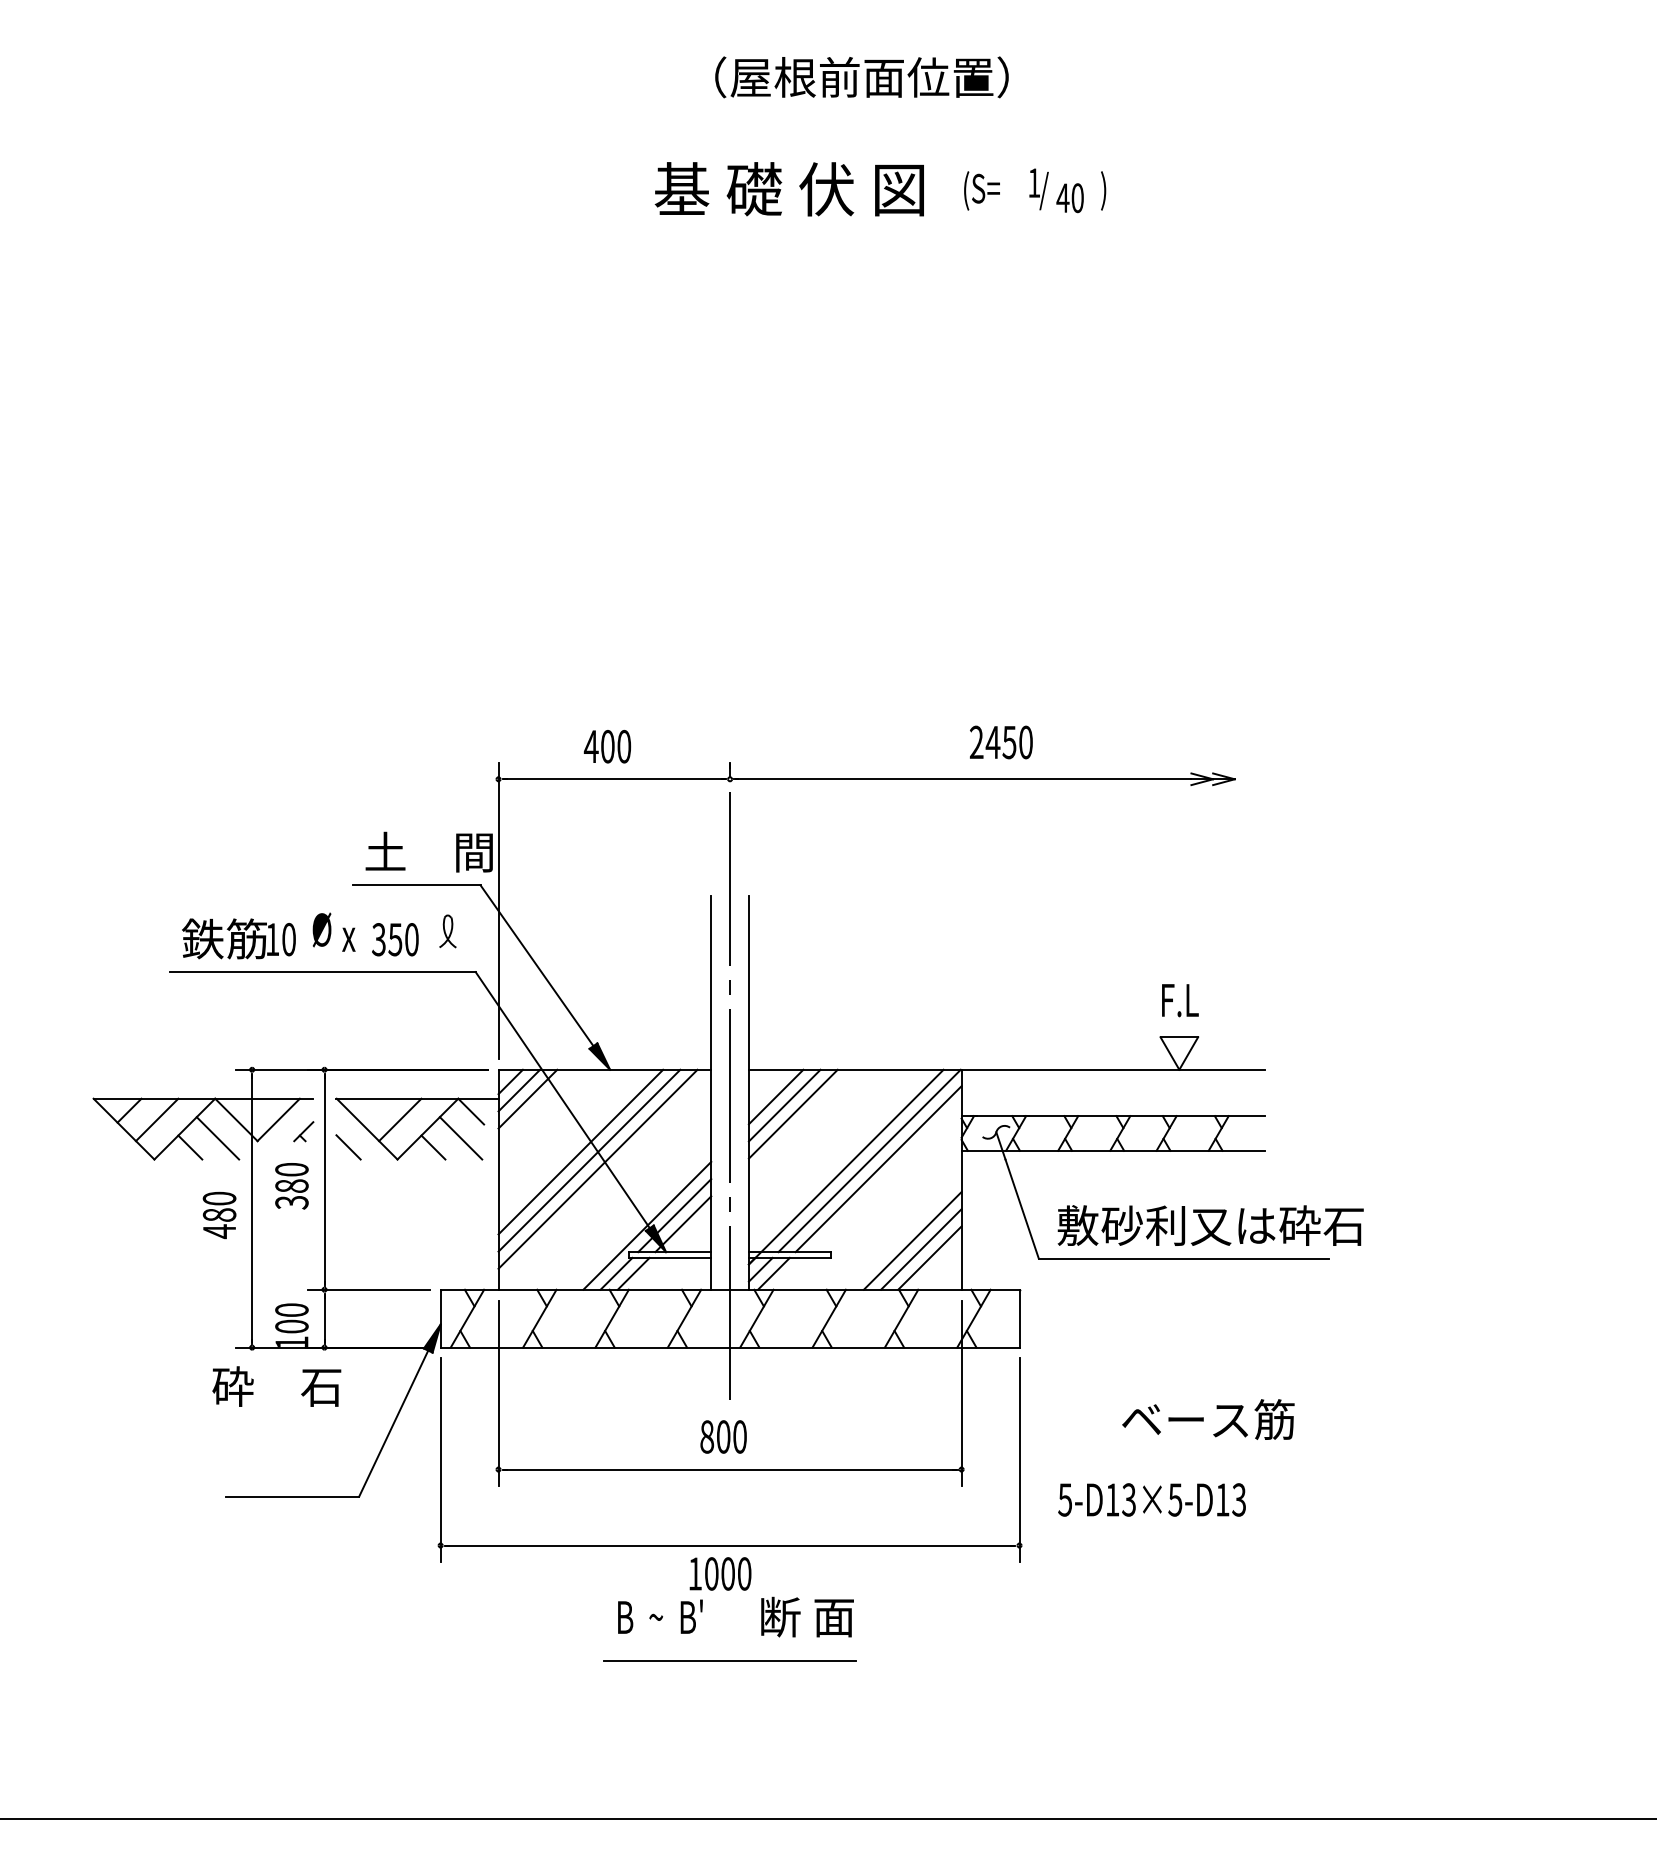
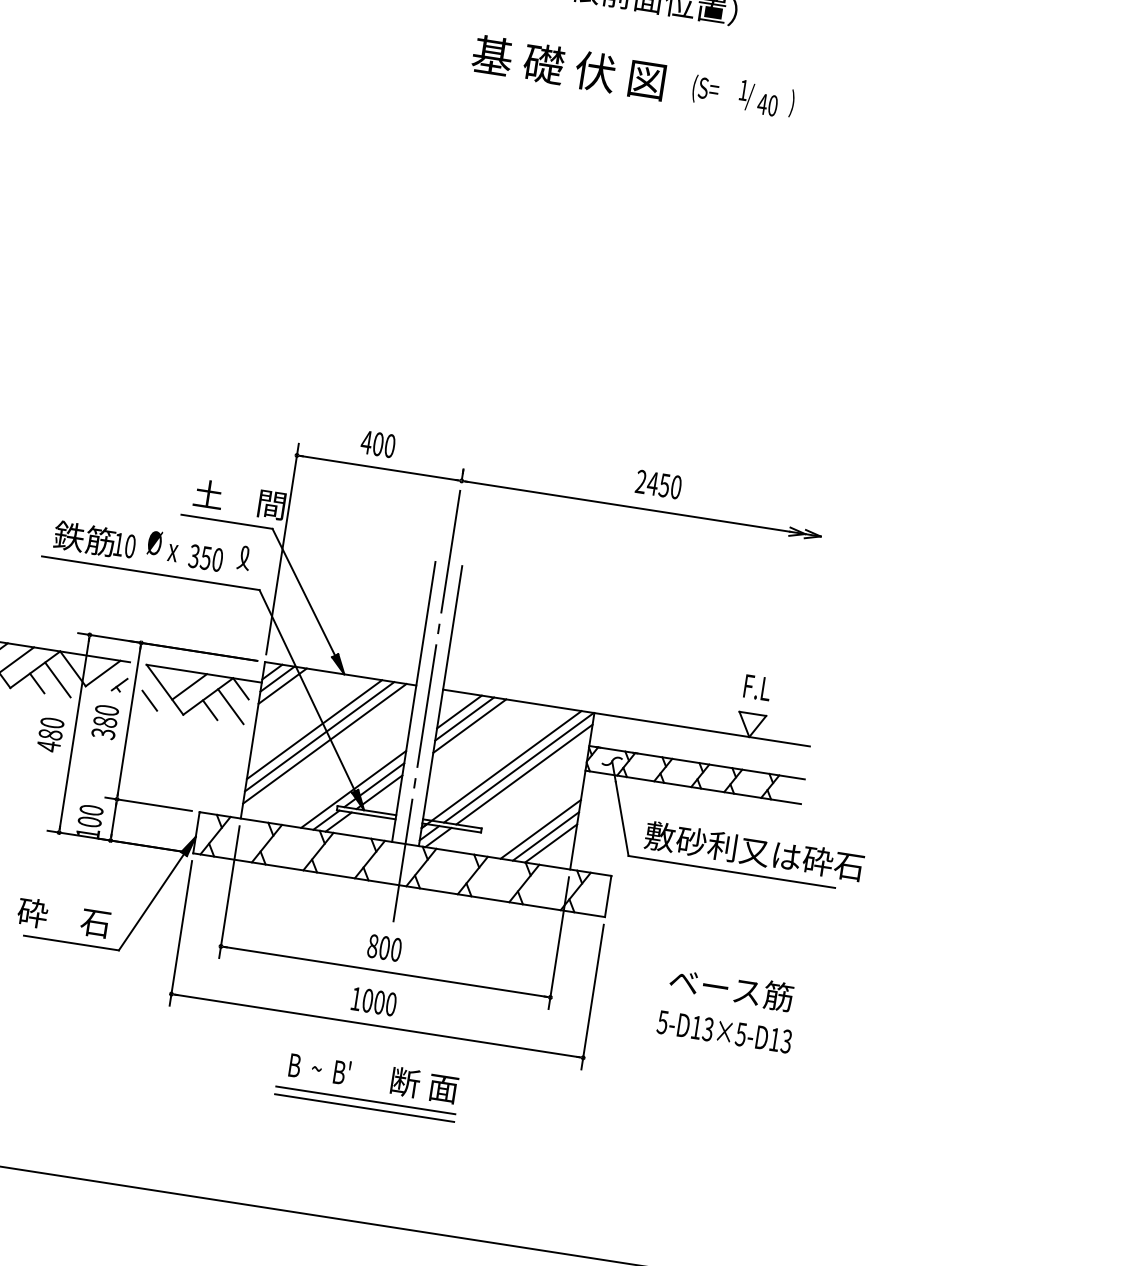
text: (276, 1386) -> (63, 917), moved
text: (1151, 1499) -> (724, 1031), moved
text: (720, 1573) -> (374, 1001), moved
line: (729, 1650) -> (365, 1100), added

